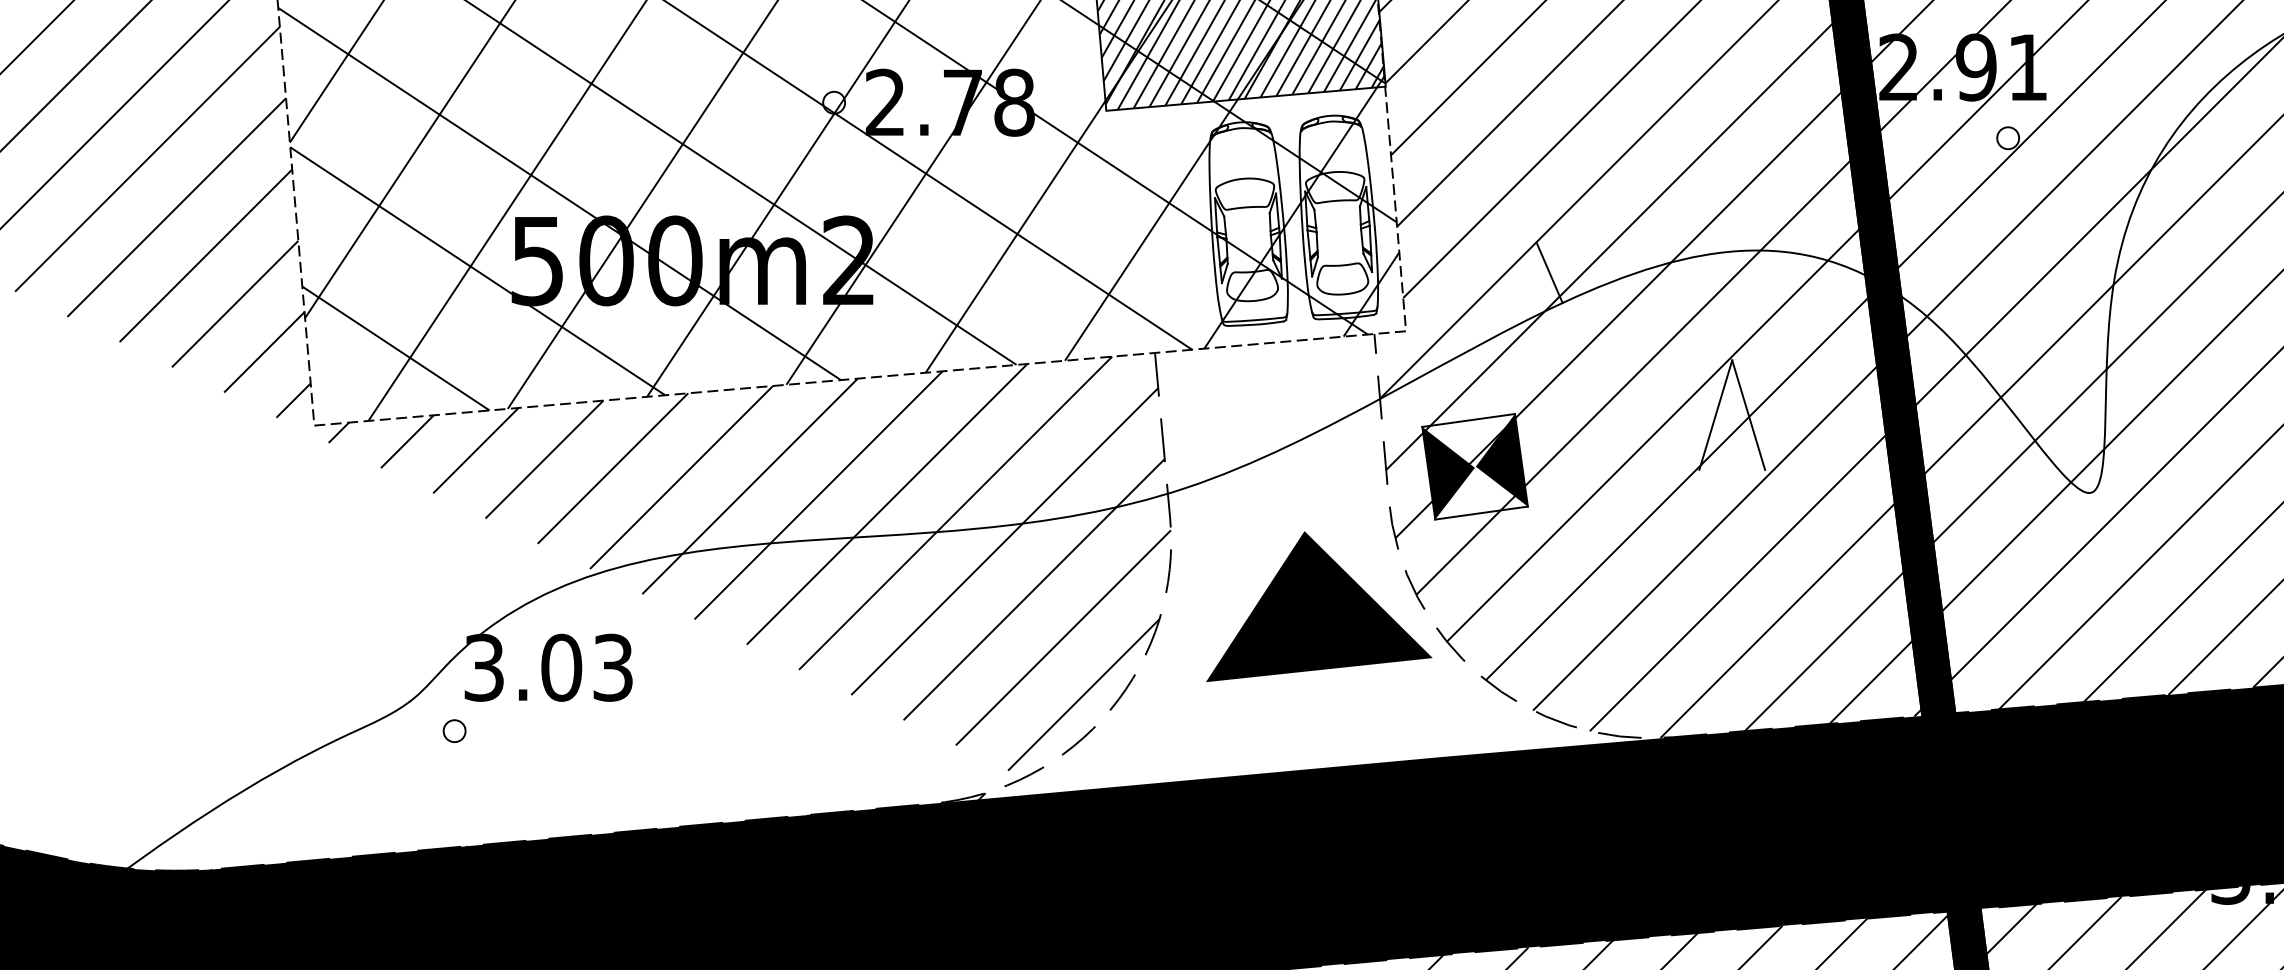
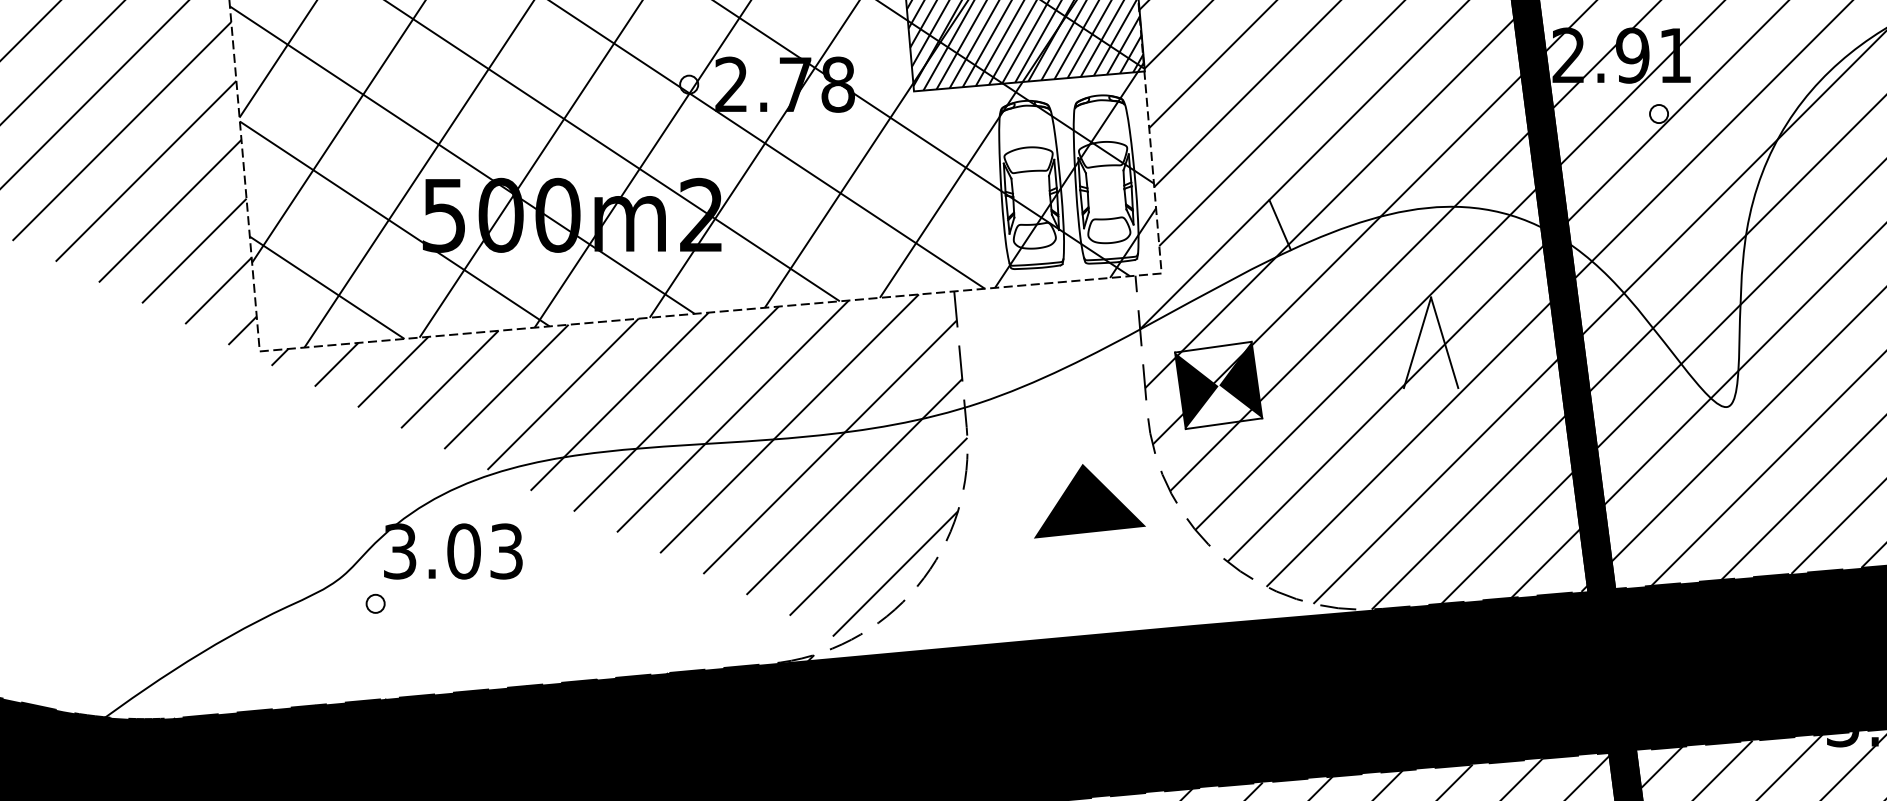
part: (1318, 607) -> (1089, 501), size x0.6

